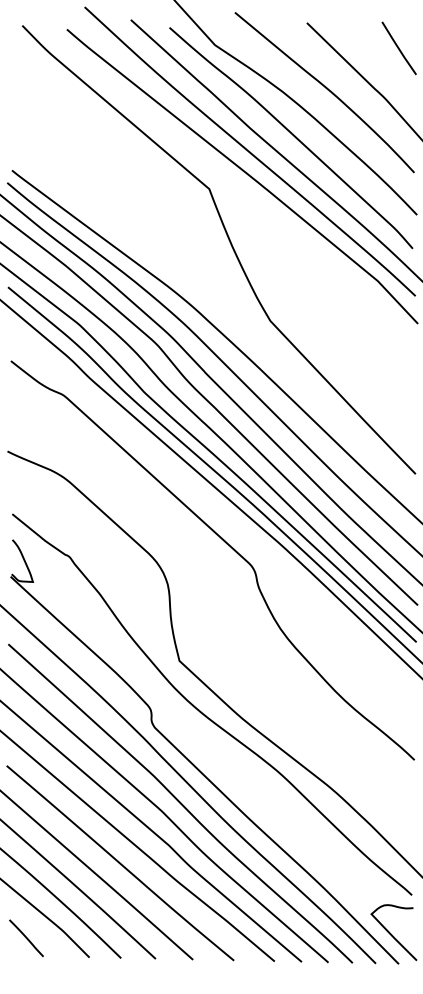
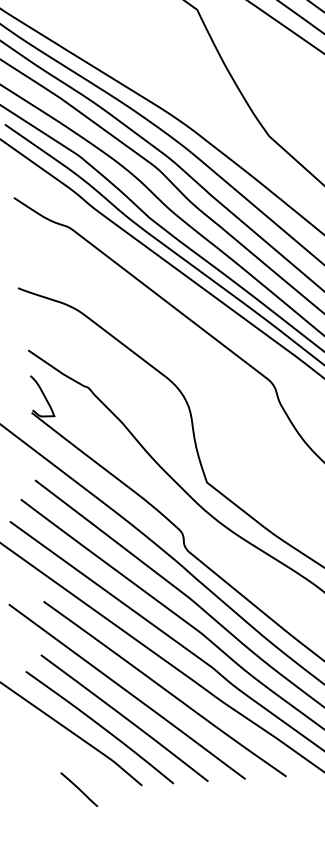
line: (26, 938) -> (79, 789), moved

